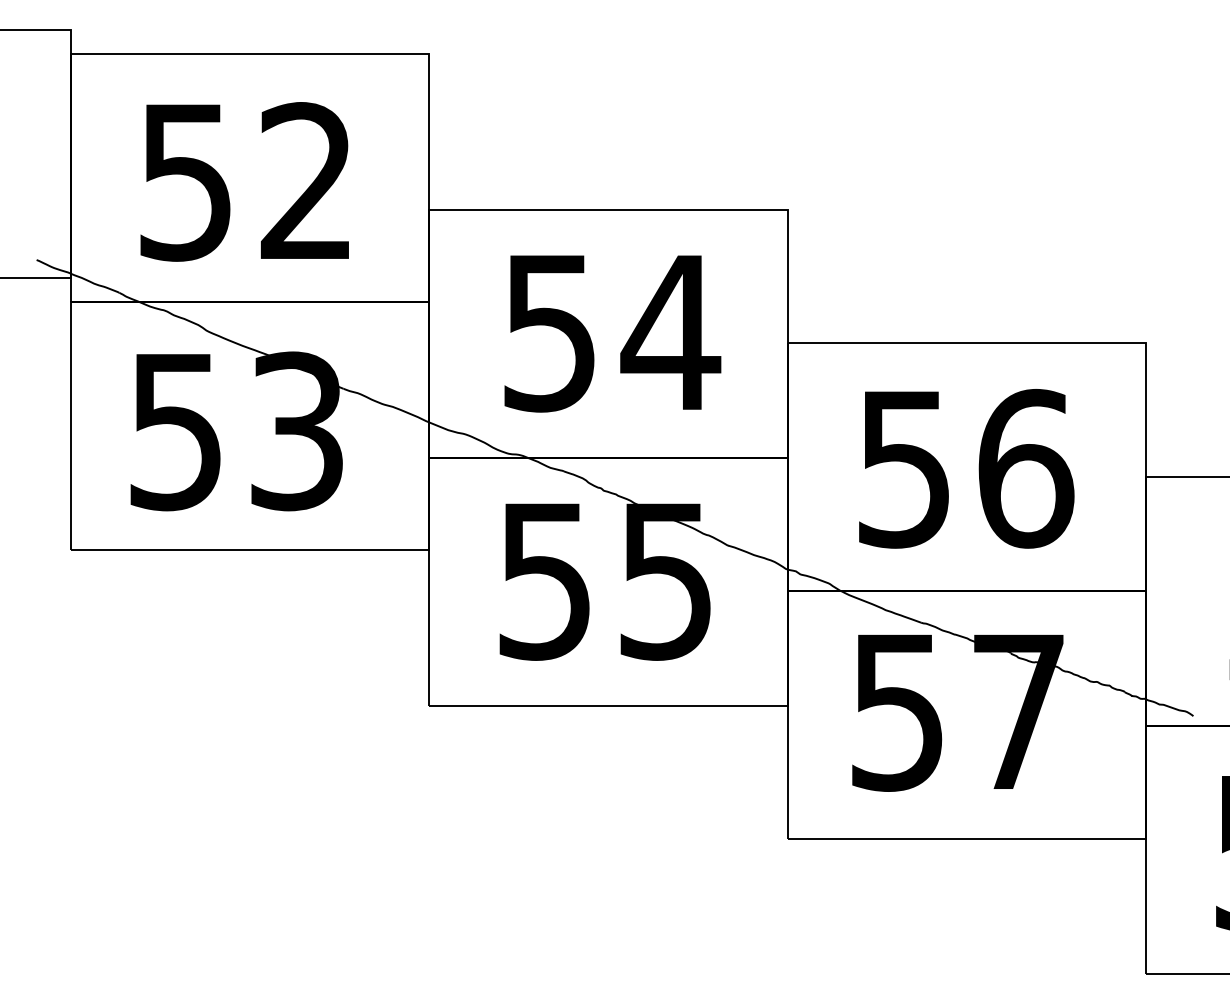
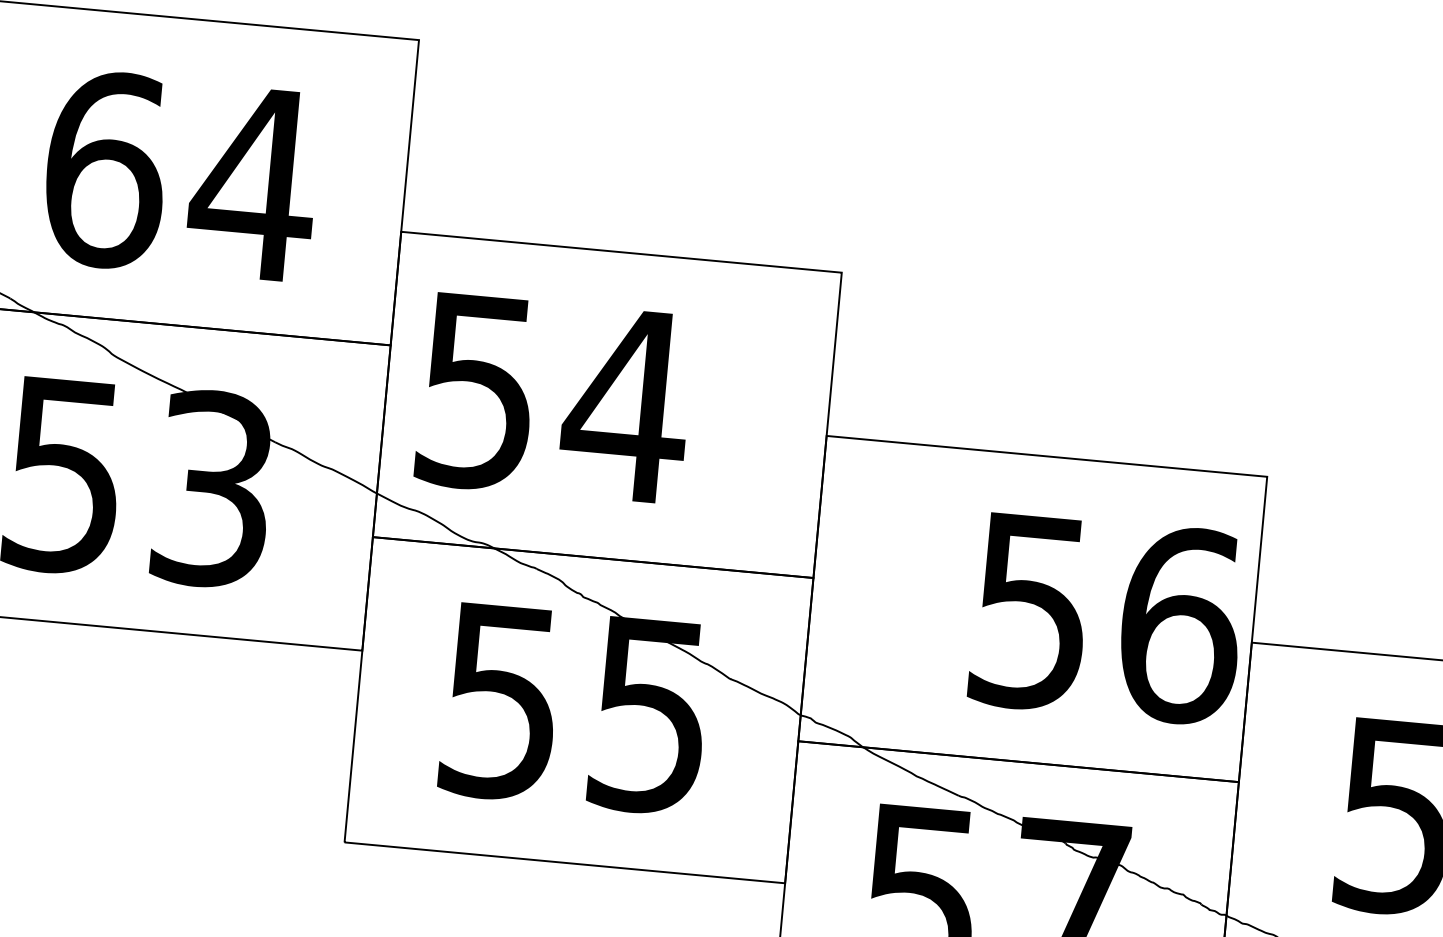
text: (248, 181) -> (181, 176), 52 -> 64
text: (612, 333) -> (554, 399), moved
text: (966, 468) -> (1107, 618), moved

